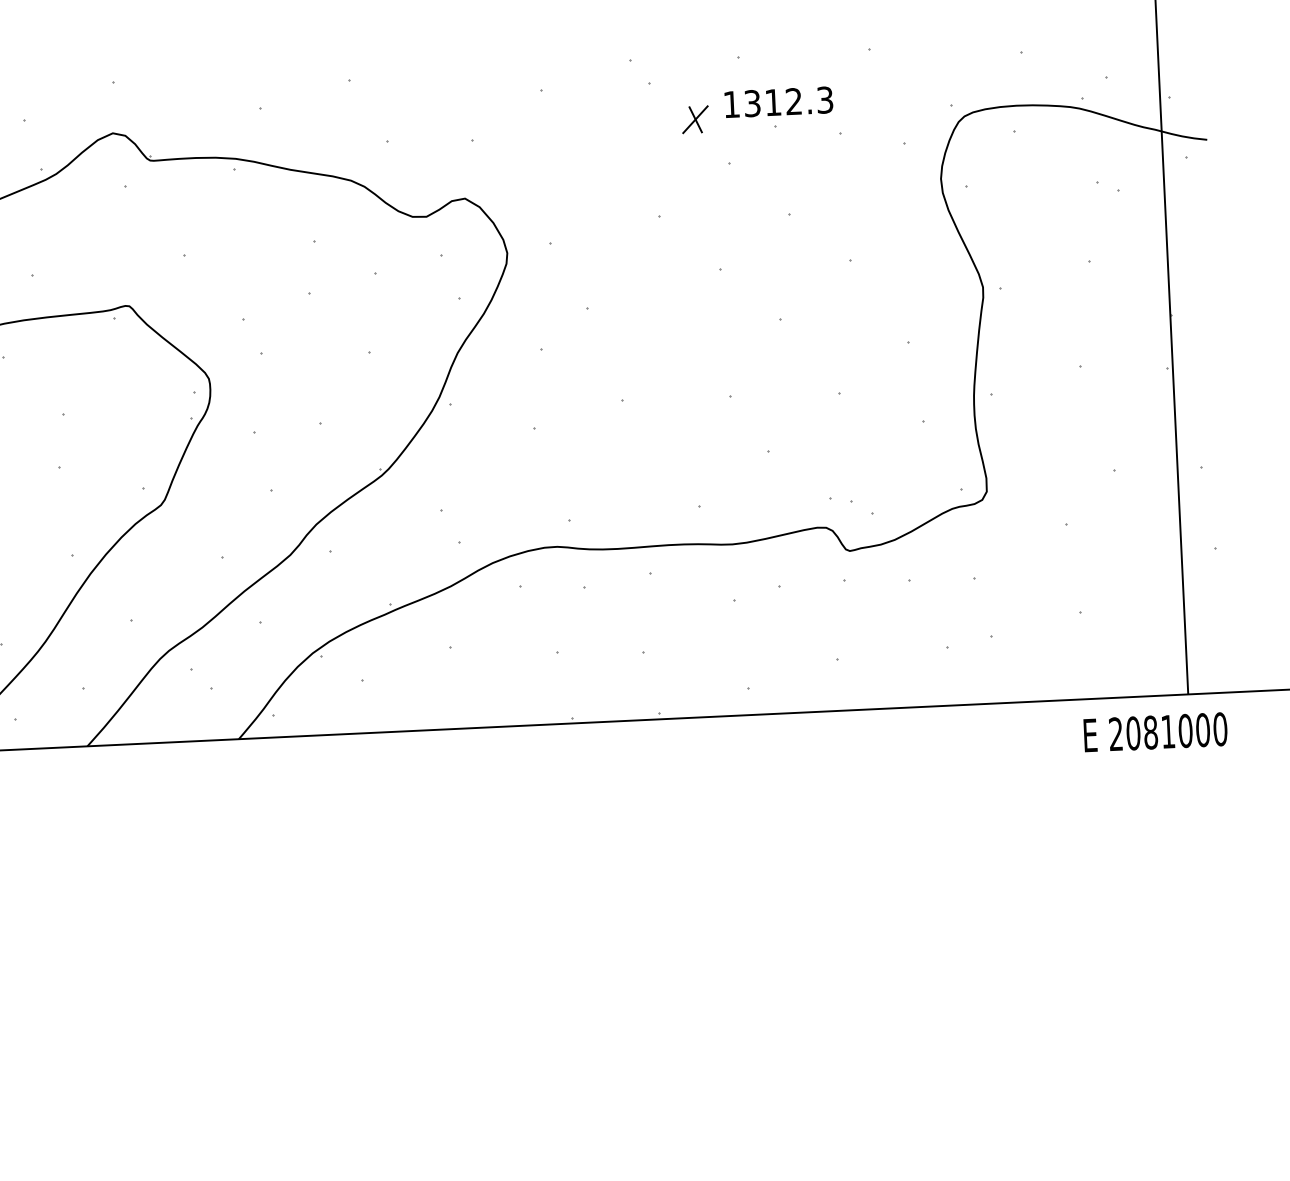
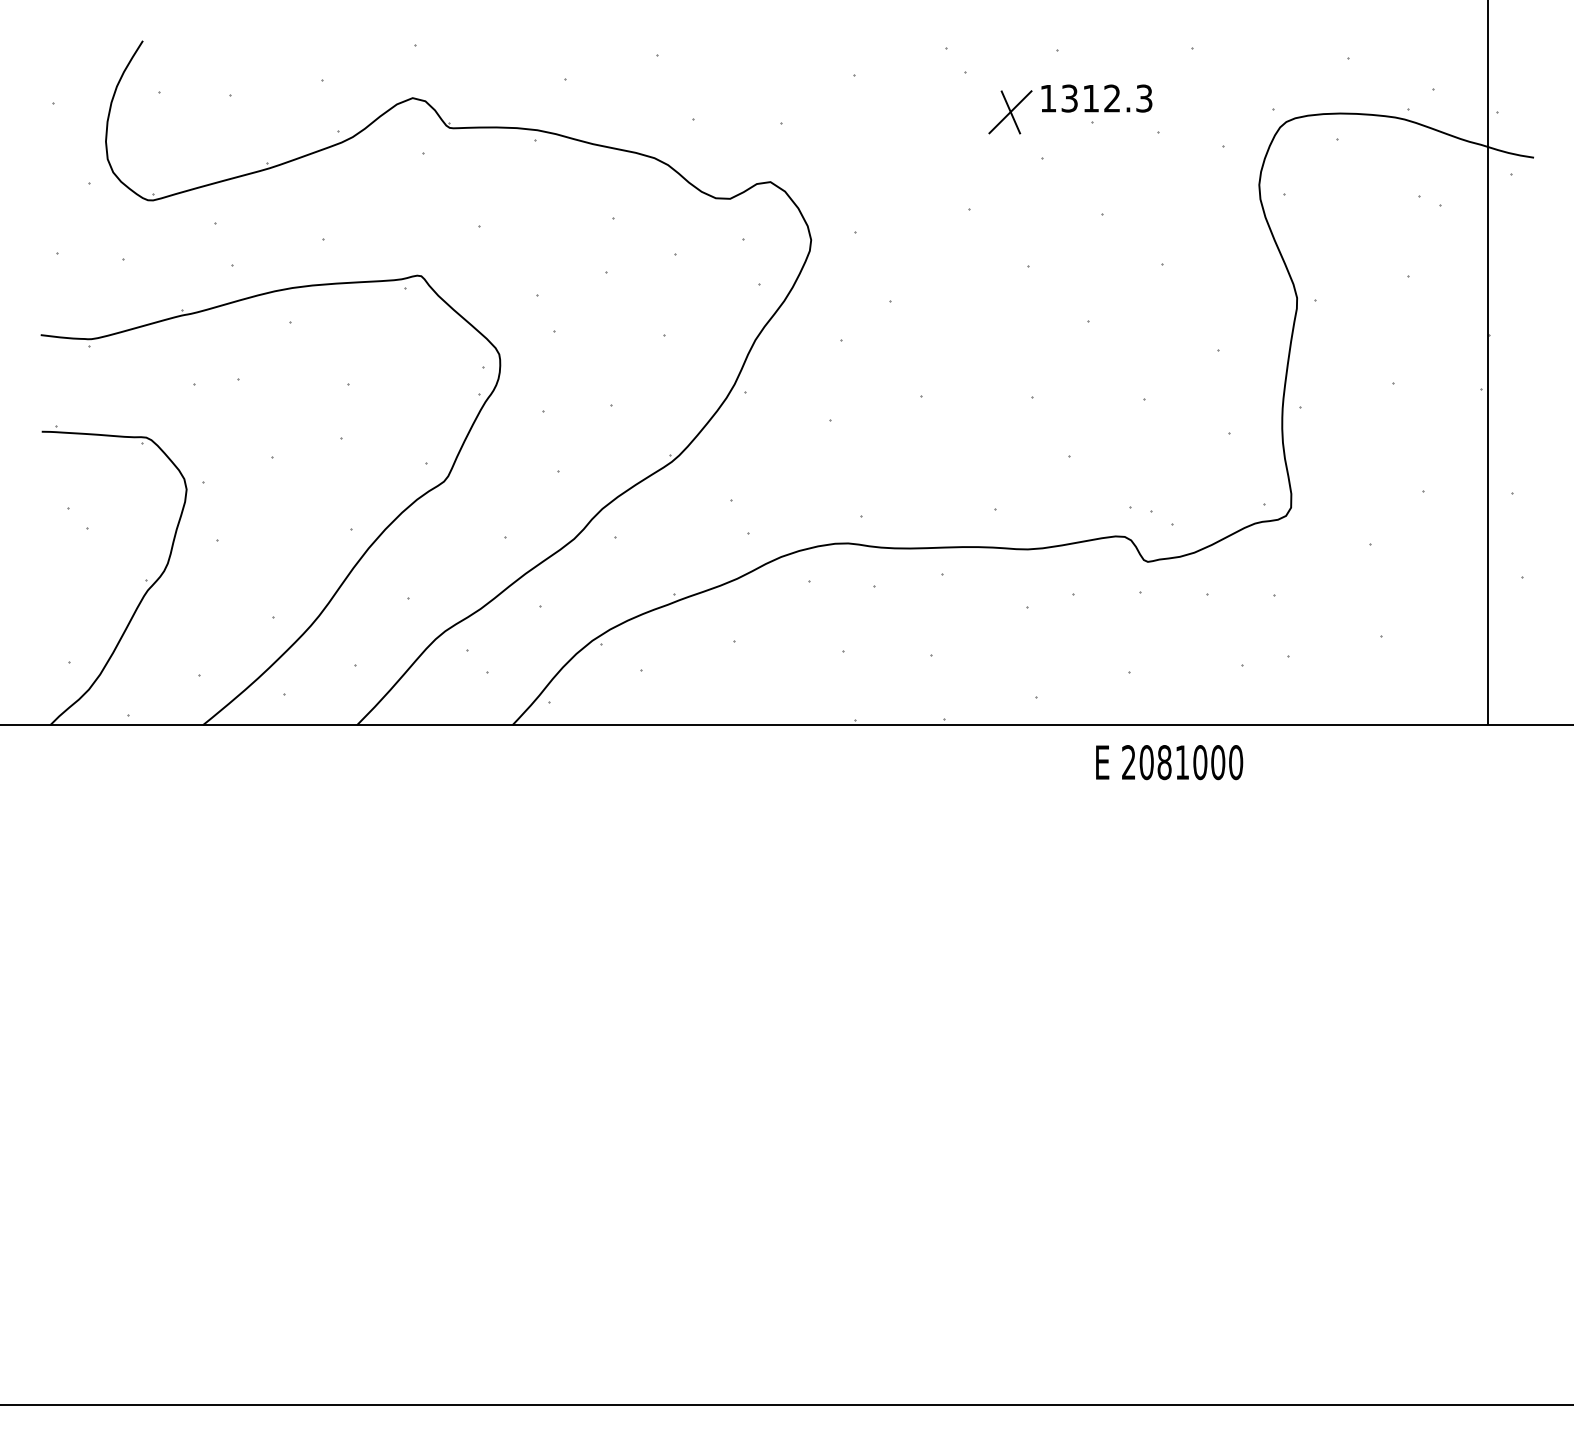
part: (695, 119) -> (1010, 112), size x1.6
text: (1155, 732) -> (1169, 762), moved

